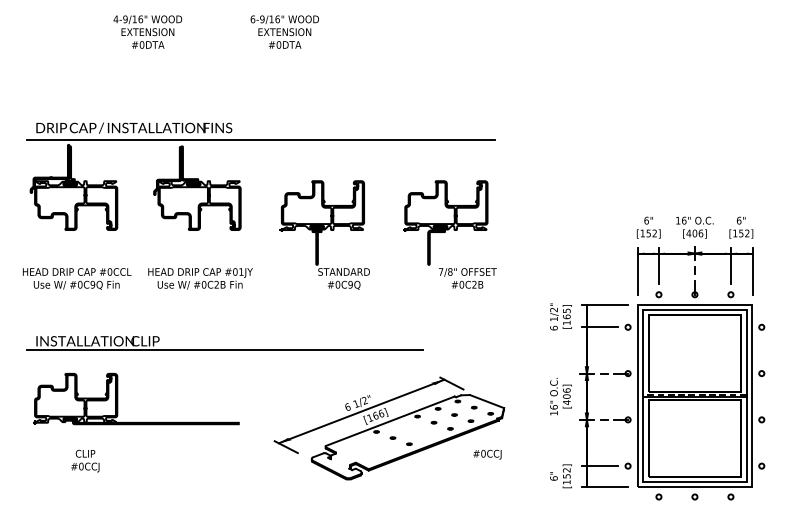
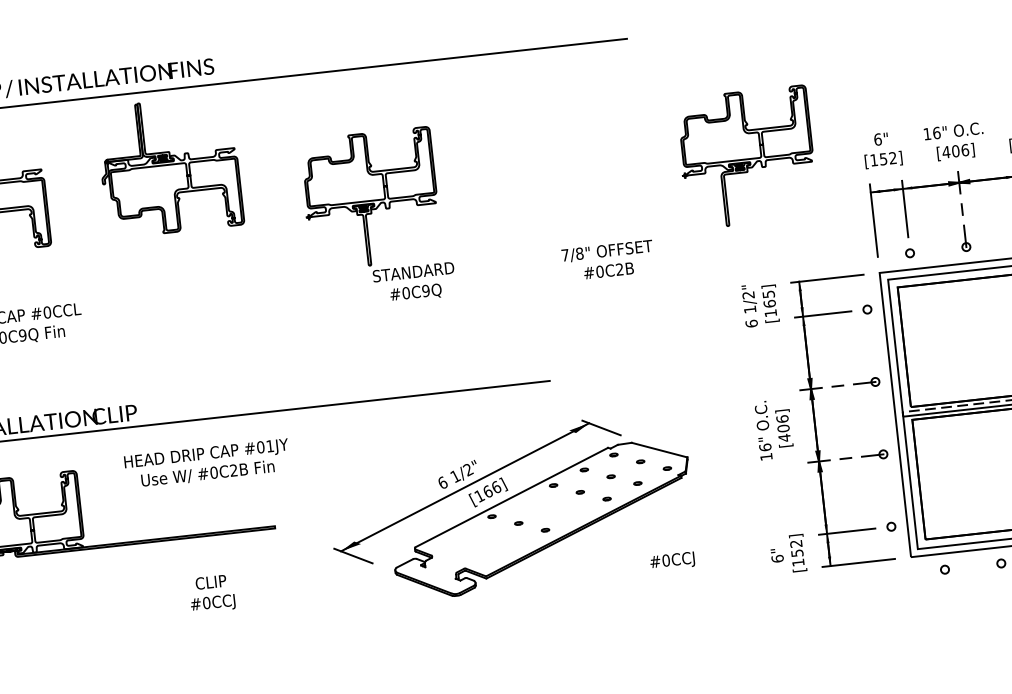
part: (445, 222) -> (746, 156), moved
text: (200, 278) -> (207, 463), moved
text: (487, 454) -> (672, 560), moved
text: (85, 460) -> (212, 592), moved

